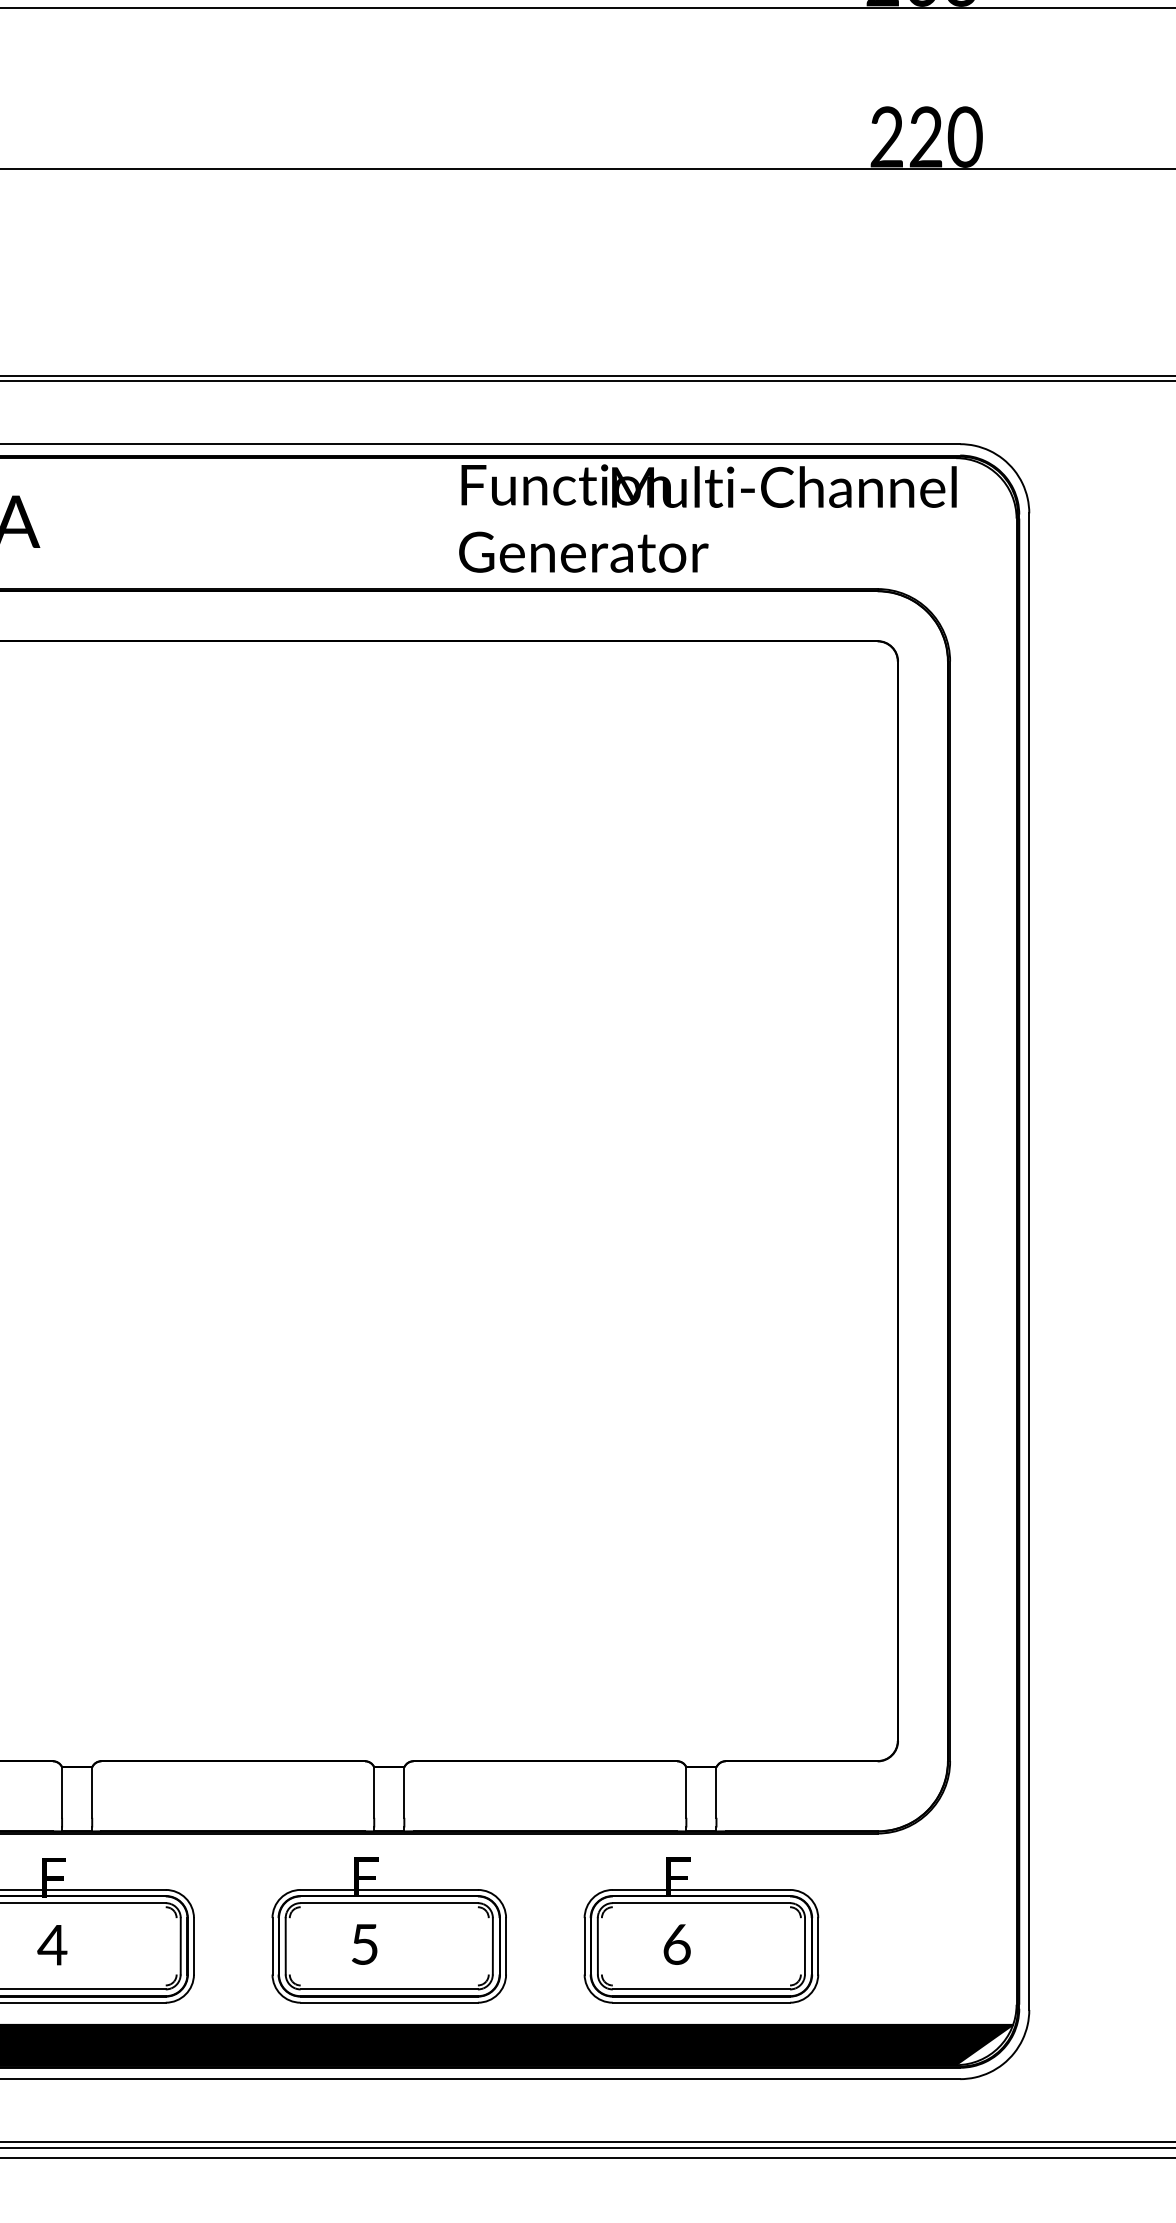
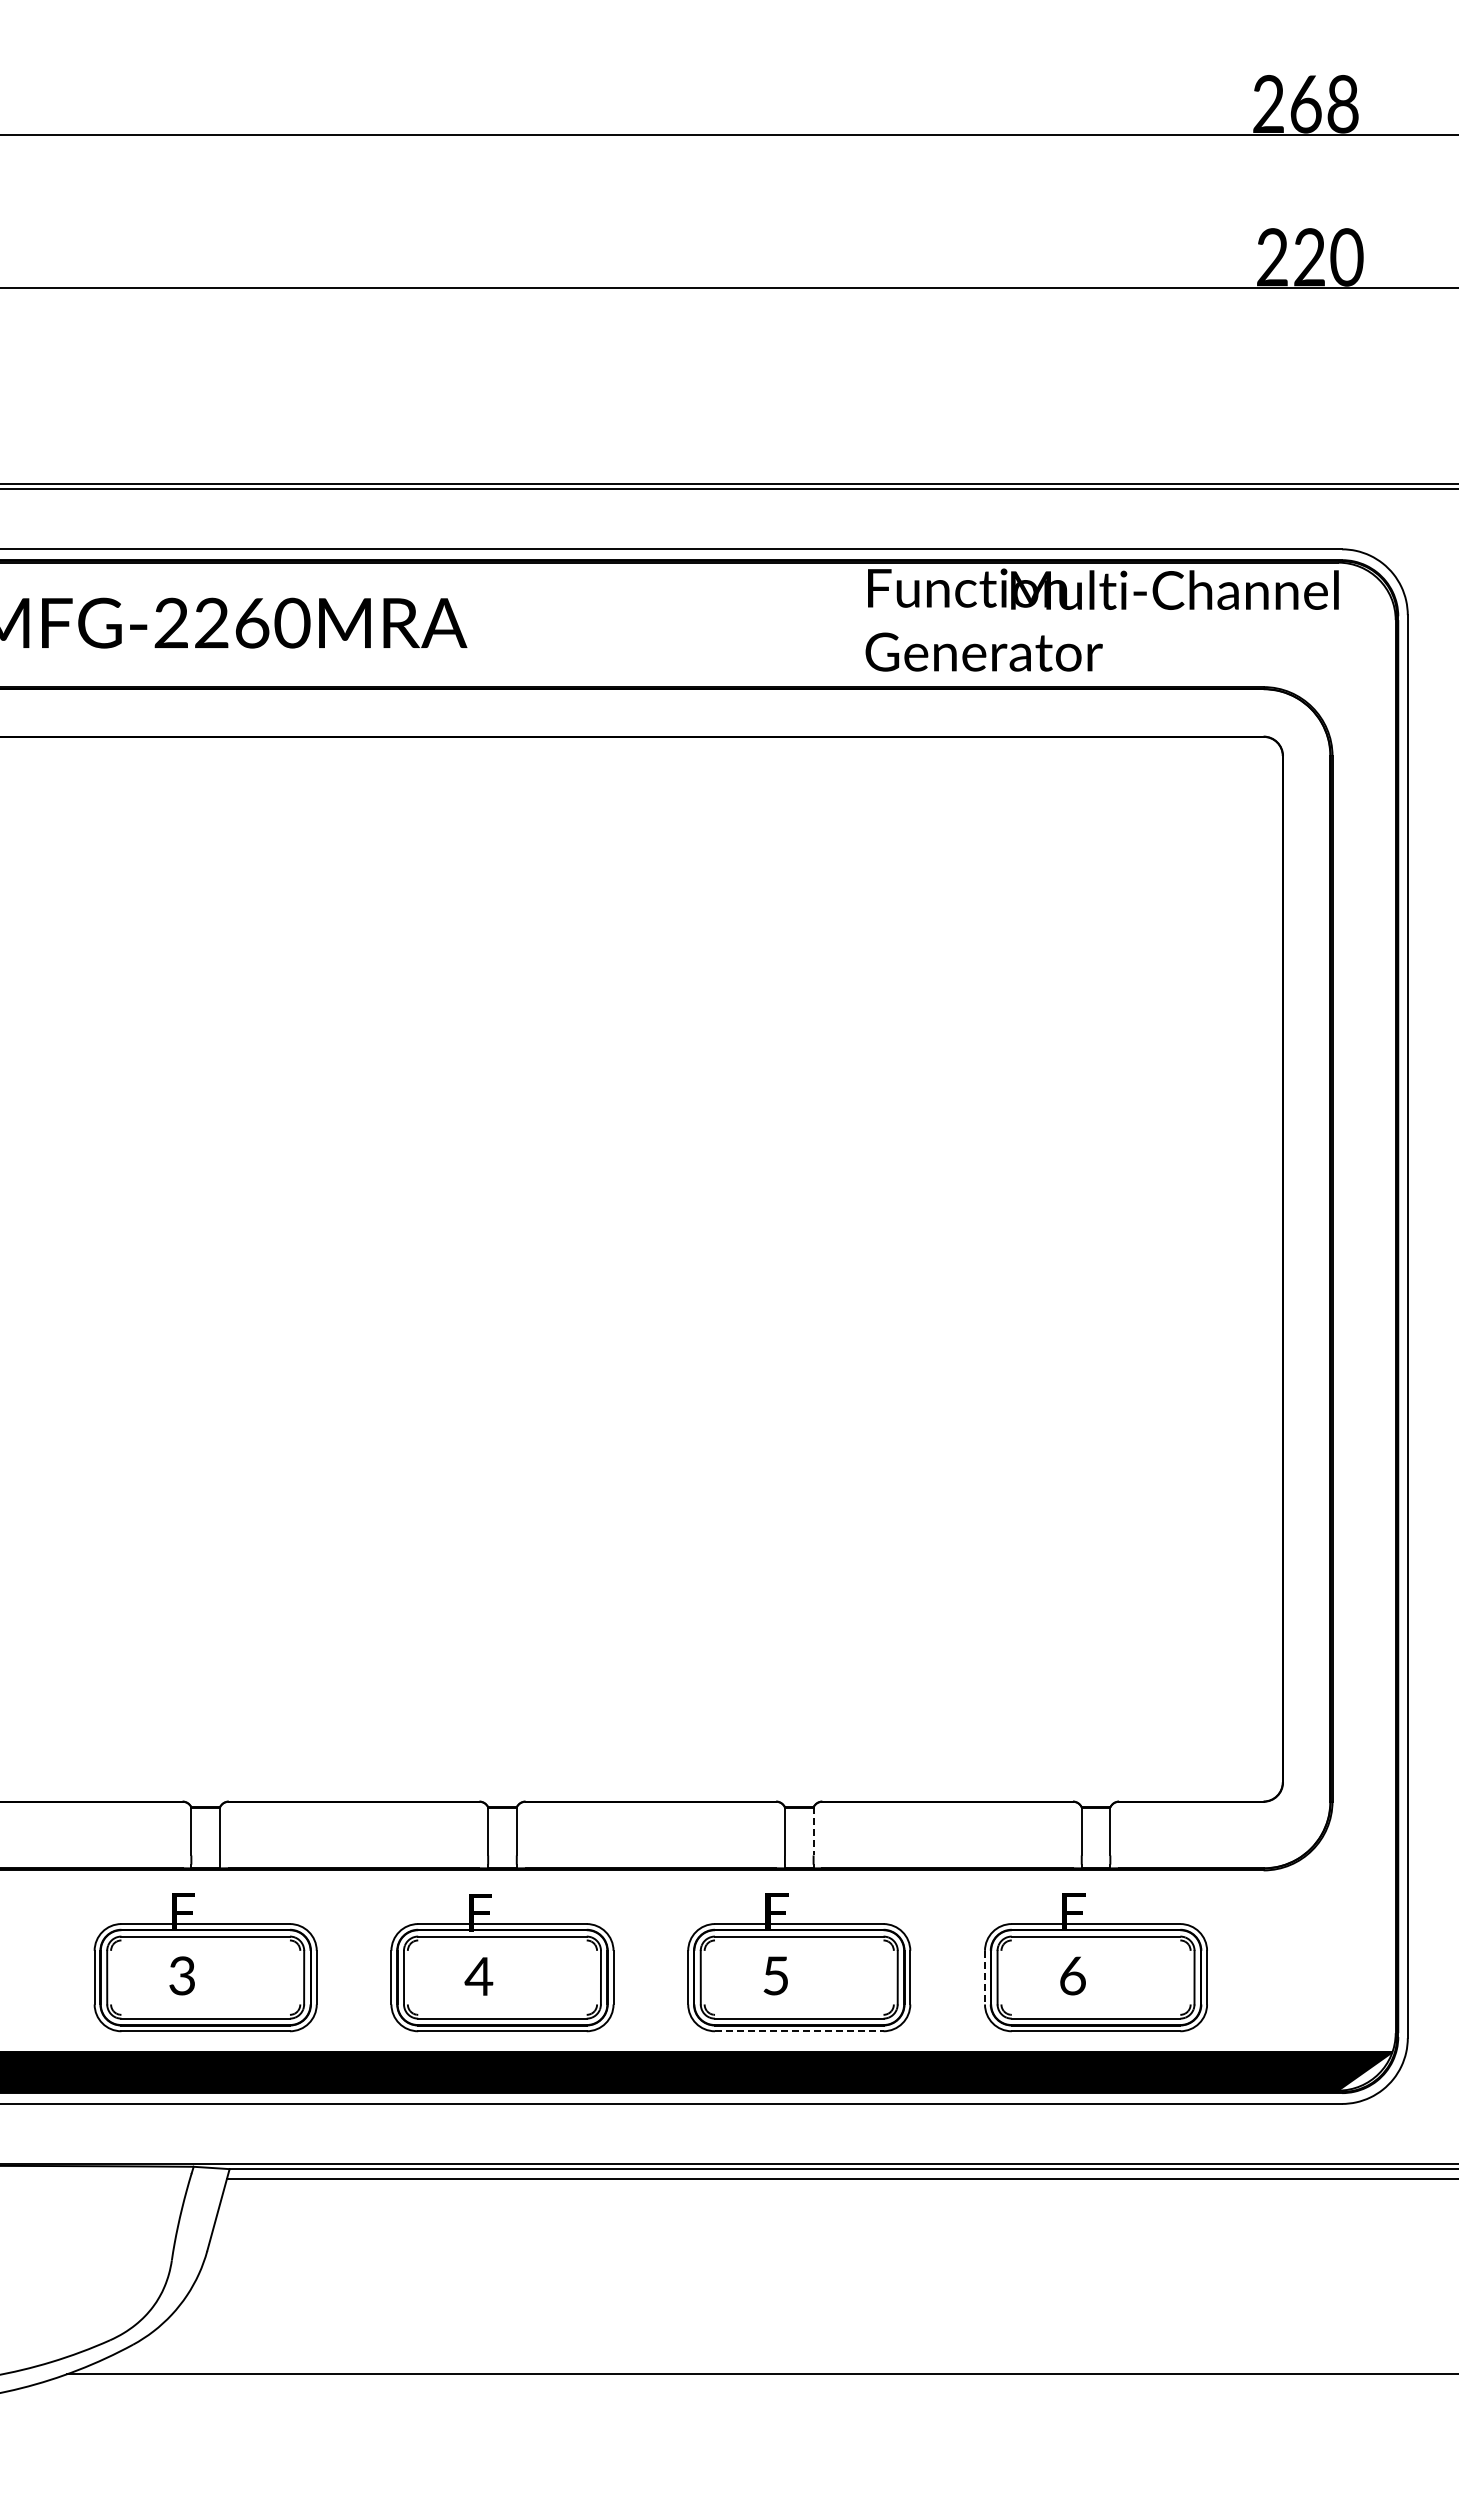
line: (404, 1792) -> (813, 1831), solid -> dashed
line: (585, 1946) -> (985, 1977), solid -> dashed
line: (389, 2002) -> (799, 2031), solid -> dashed

